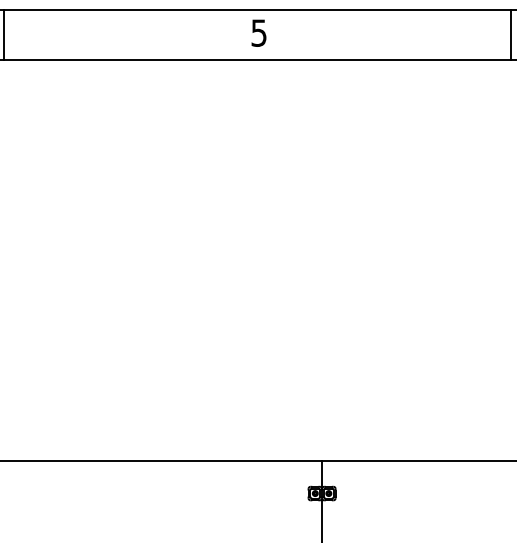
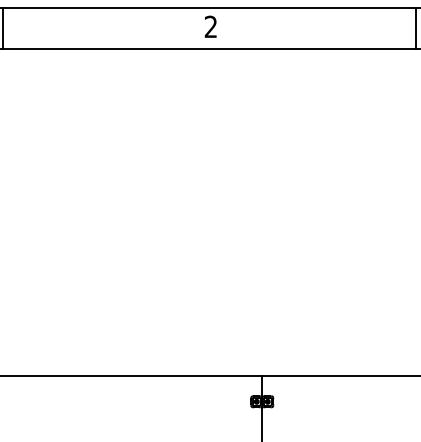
text: (258, 32) -> (210, 26), 5 -> 2

